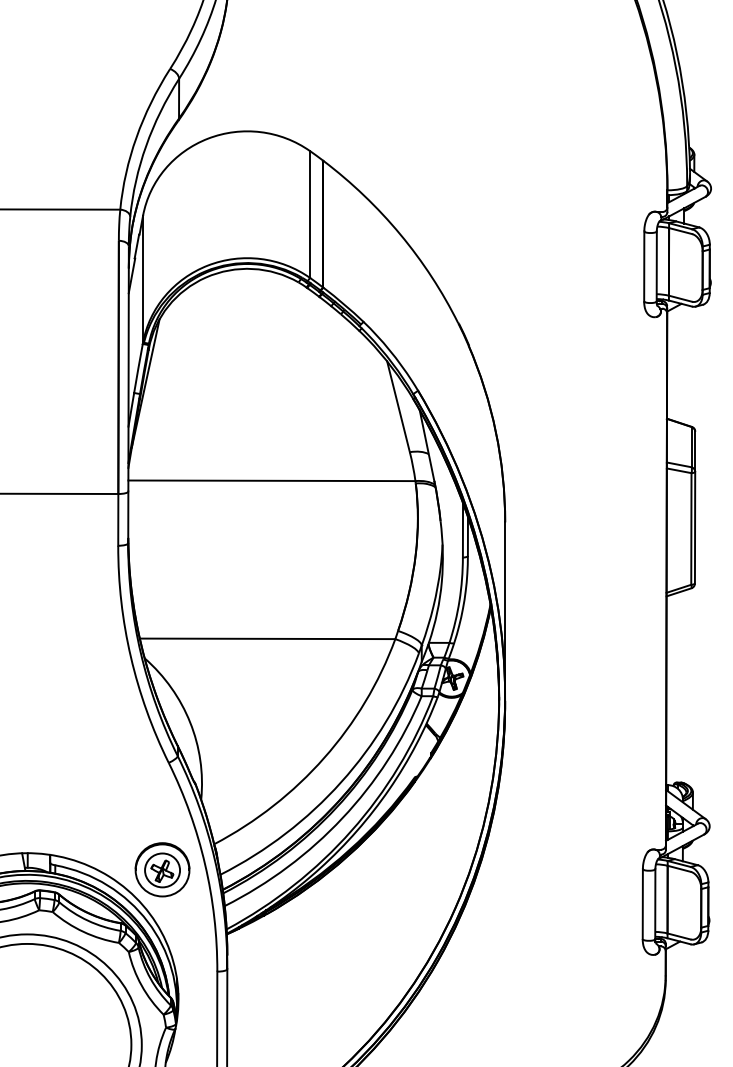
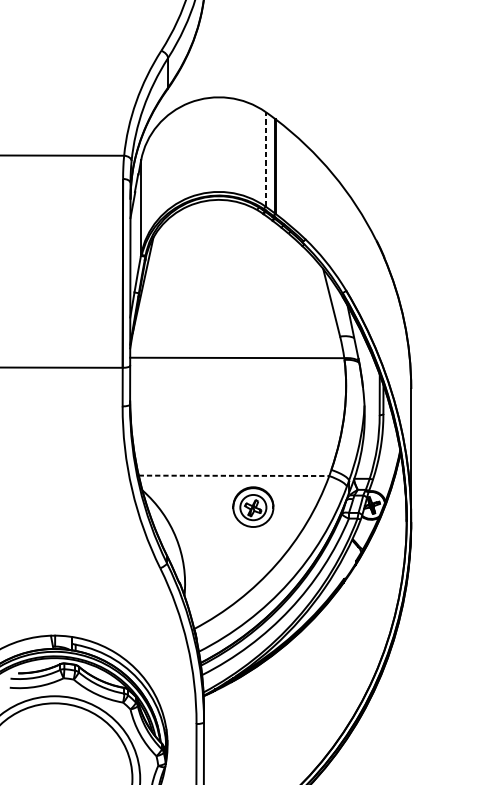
line: (310, 214) -> (266, 159), solid -> dashed
line: (267, 638) -> (233, 475), solid -> dashed
part: (162, 869) -> (253, 506), moved

